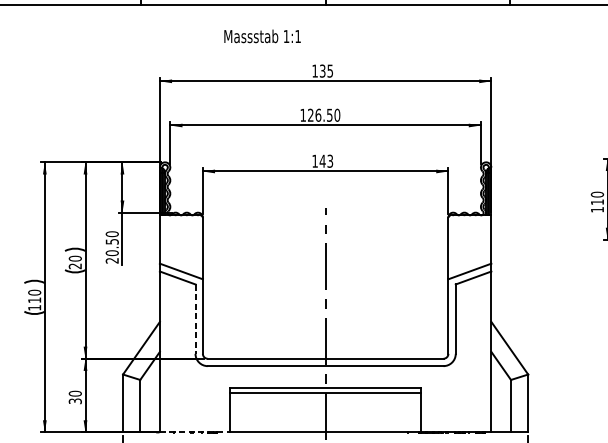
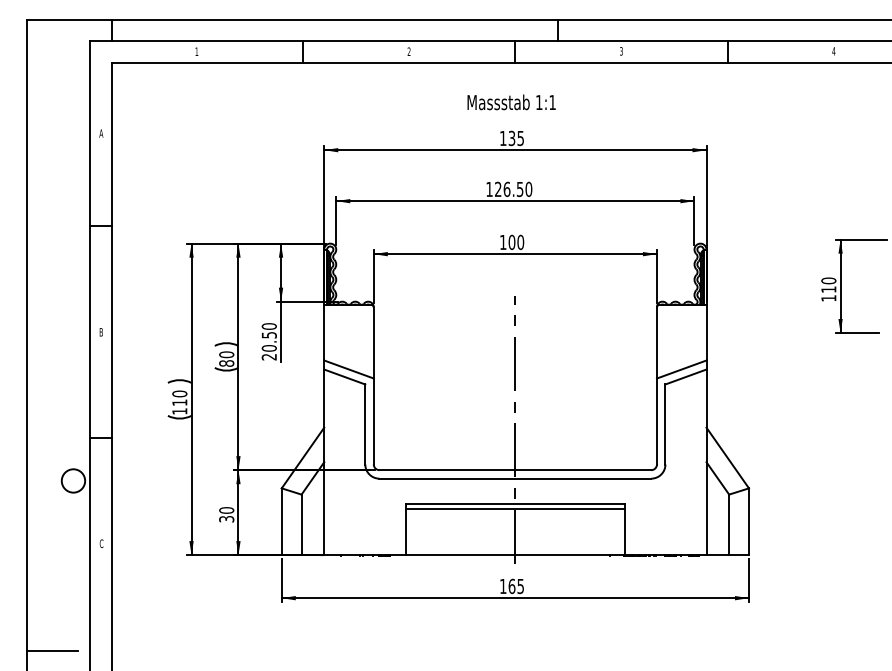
text: (262, 36) -> (511, 102), moved
text: (326, 160) -> (516, 241), 143 -> 100
text: (75, 266) -> (226, 363), 20 -> 80
line: (195, 319) -> (365, 424), dashed -> solid
line: (194, 432) -> (364, 555), dashed -> solid

